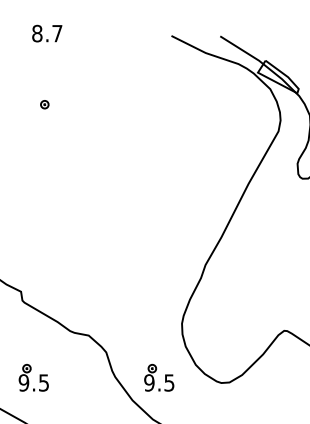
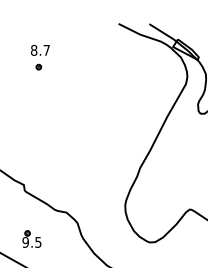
text: (47, 33) -> (40, 50), moved
part: (158, 376) -> (110, 238), removed

